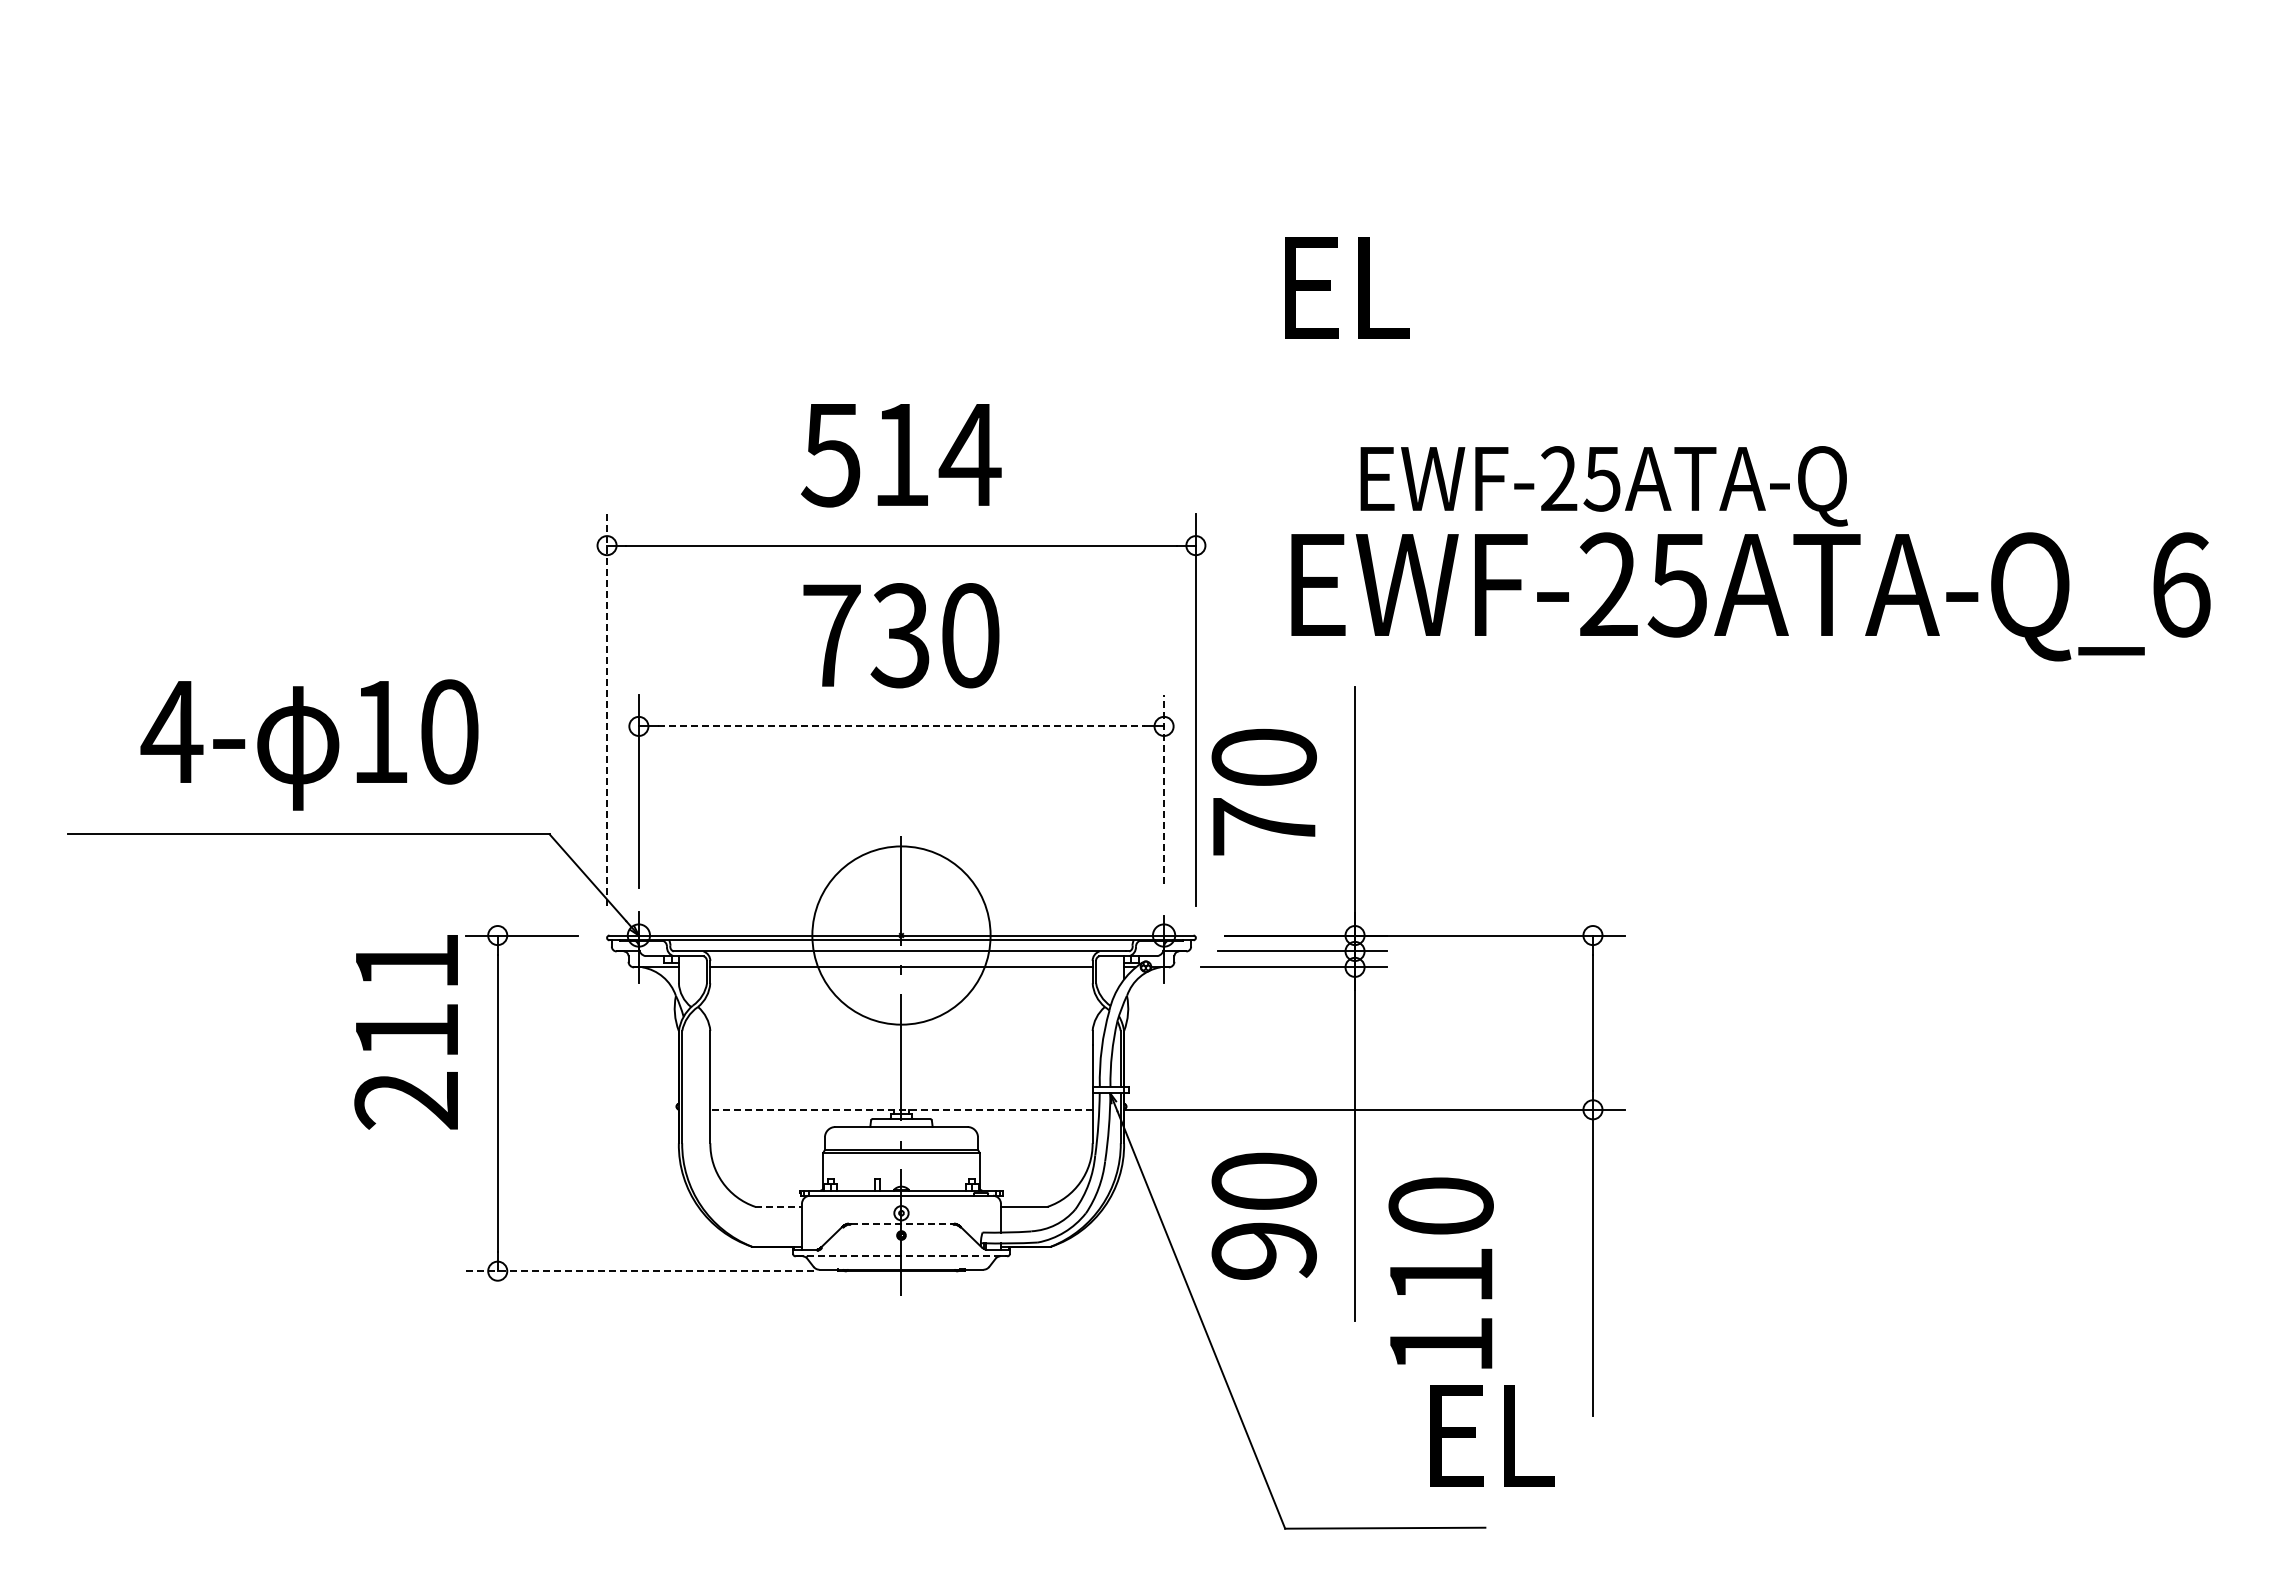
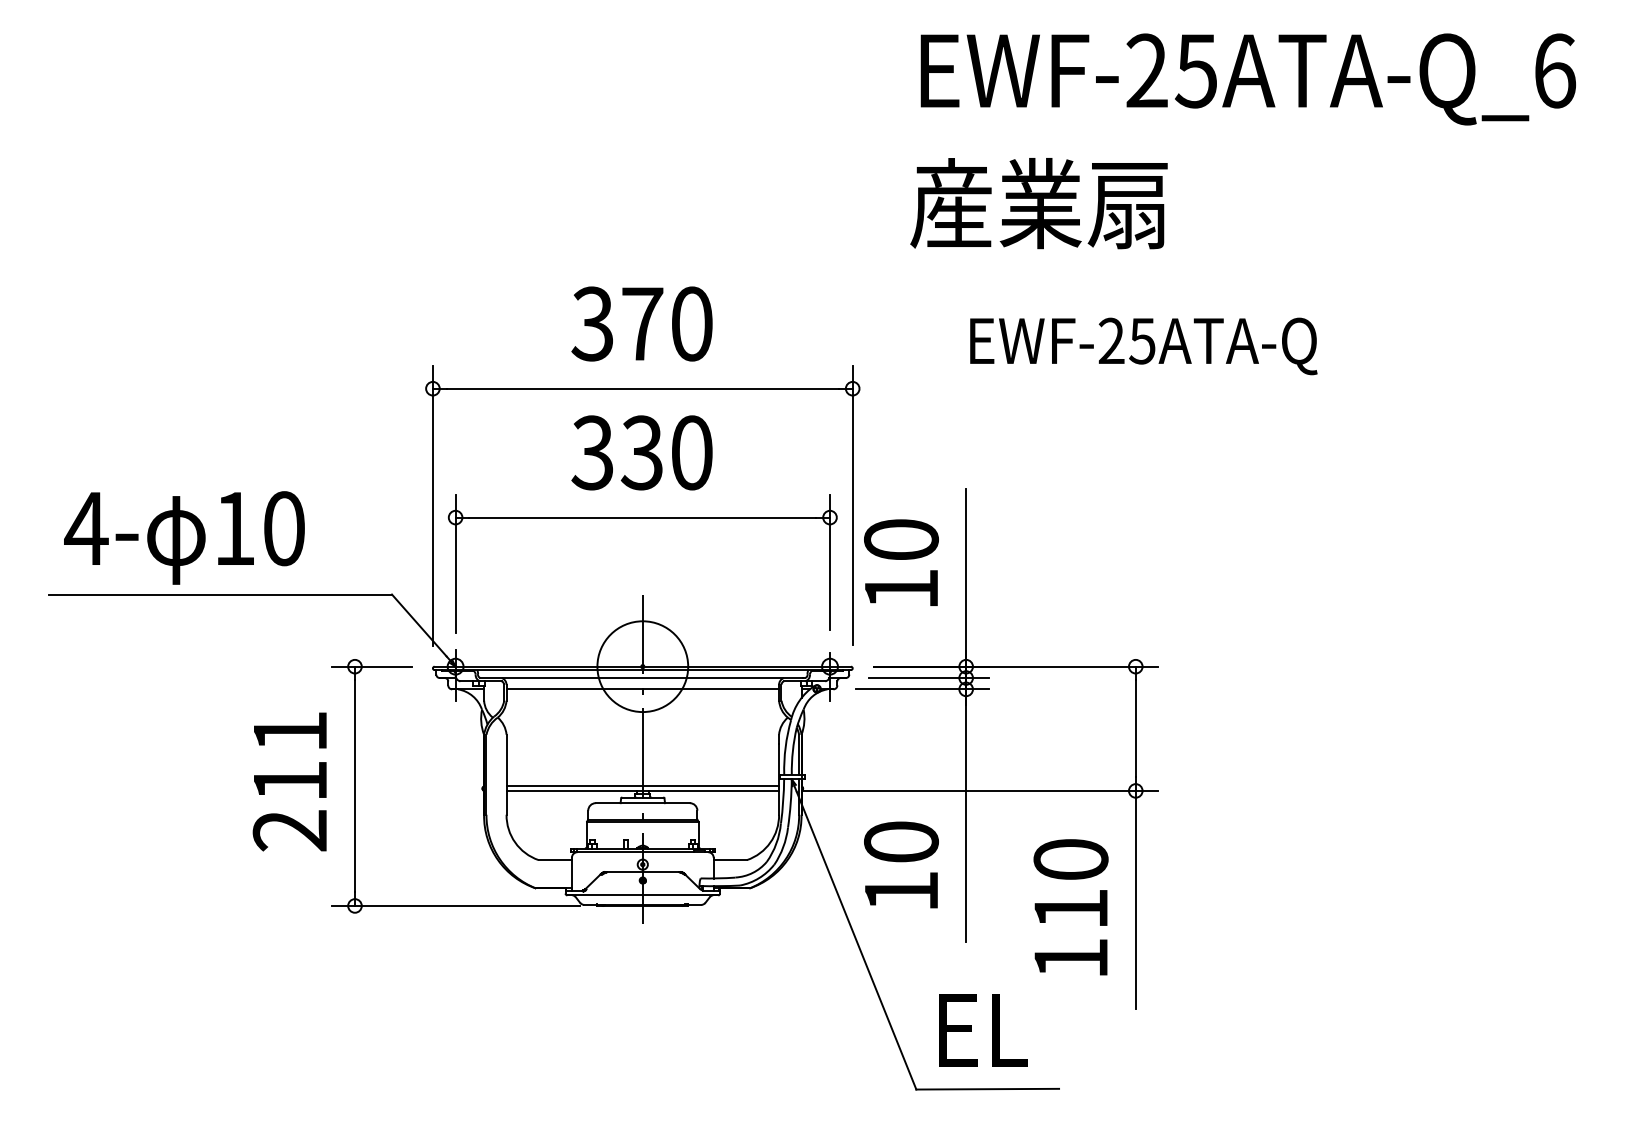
text: (1456, 285) -> (1038, 203), EL -> 産業扇
text: (901, 454) -> (642, 323), 514 -> 370
text: (1750, 596) -> (1248, 79), moved
text: (830, 635) -> (592, 452), 730 -> 330
line: (607, 709) -> (433, 505), dashed -> solid
line: (901, 726) -> (642, 517), dashed -> solid
text: (309, 744) -> (184, 537), moved
line: (1164, 789) -> (830, 562), dashed -> solid
text: (1264, 826) -> (901, 588), 70 -> 10
circle: (901, 935) -> (642, 666), size x0.71
text: (405, 1032) -> (289, 782), moved
line: (901, 1103) -> (642, 786), added
line: (900, 1109) -> (642, 790), dashed -> solid
line: (779, 1206) -> (555, 859), dashed -> solid
line: (901, 1223) -> (642, 871), dashed -> solid
text: (1263, 1250) -> (900, 891), 90 -> 10
line: (901, 1256) -> (642, 895), dashed -> solid
line: (639, 1271) -> (456, 906), dashed -> solid
text: (1440, 1272) -> (1070, 906), moved
text: (1492, 1435) -> (983, 1030), moved

